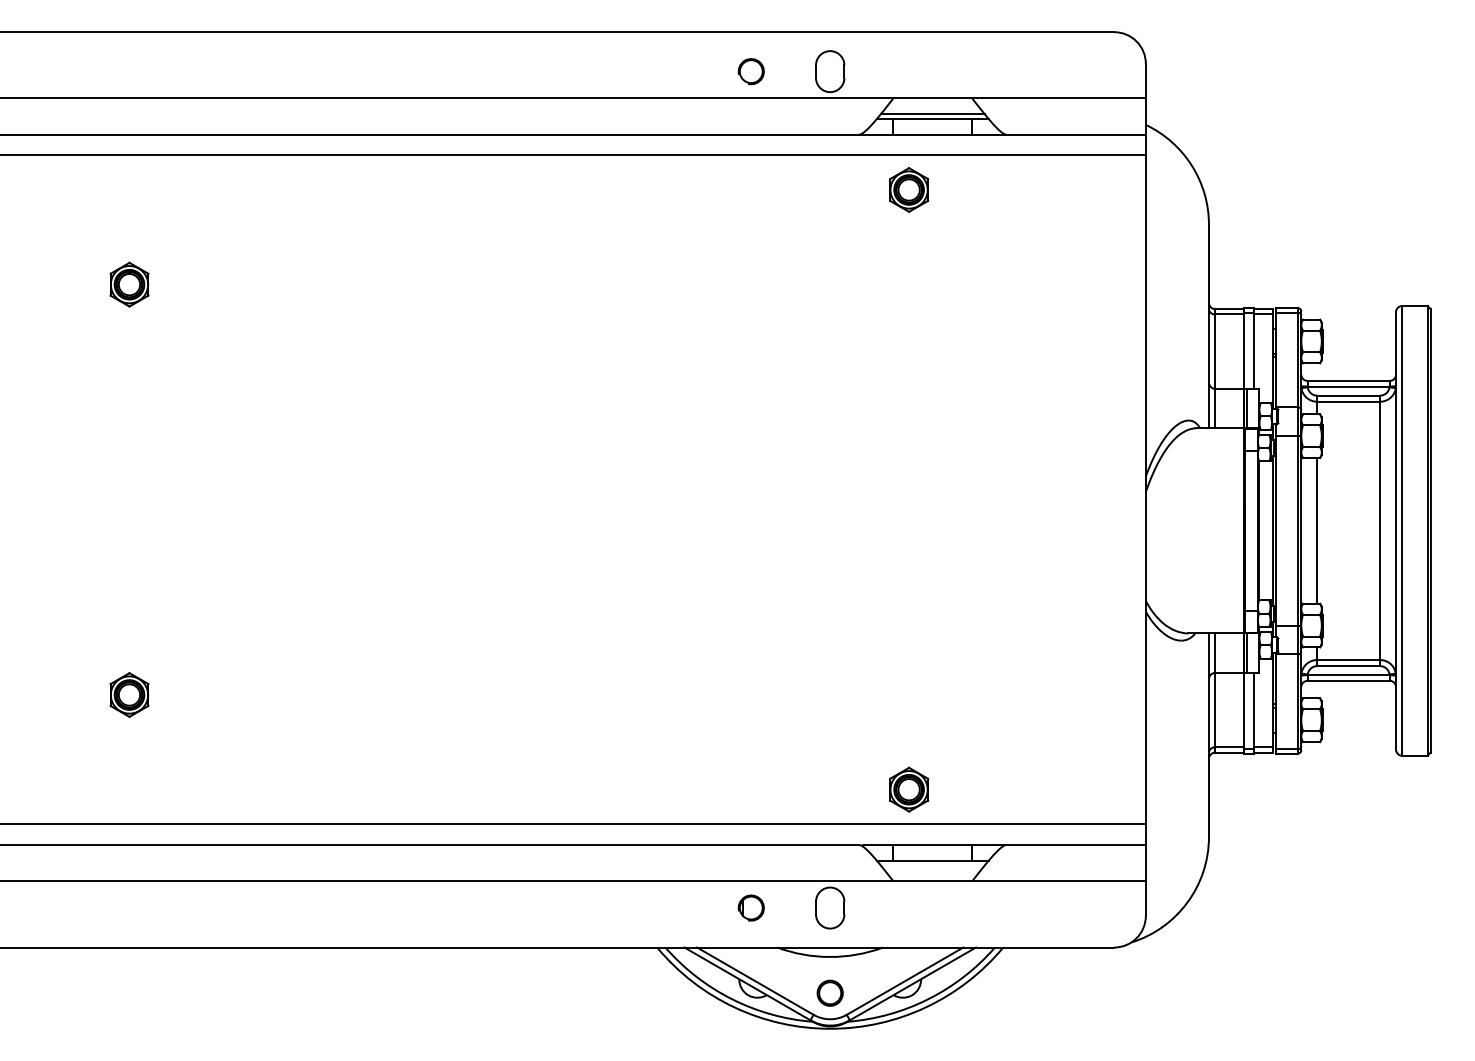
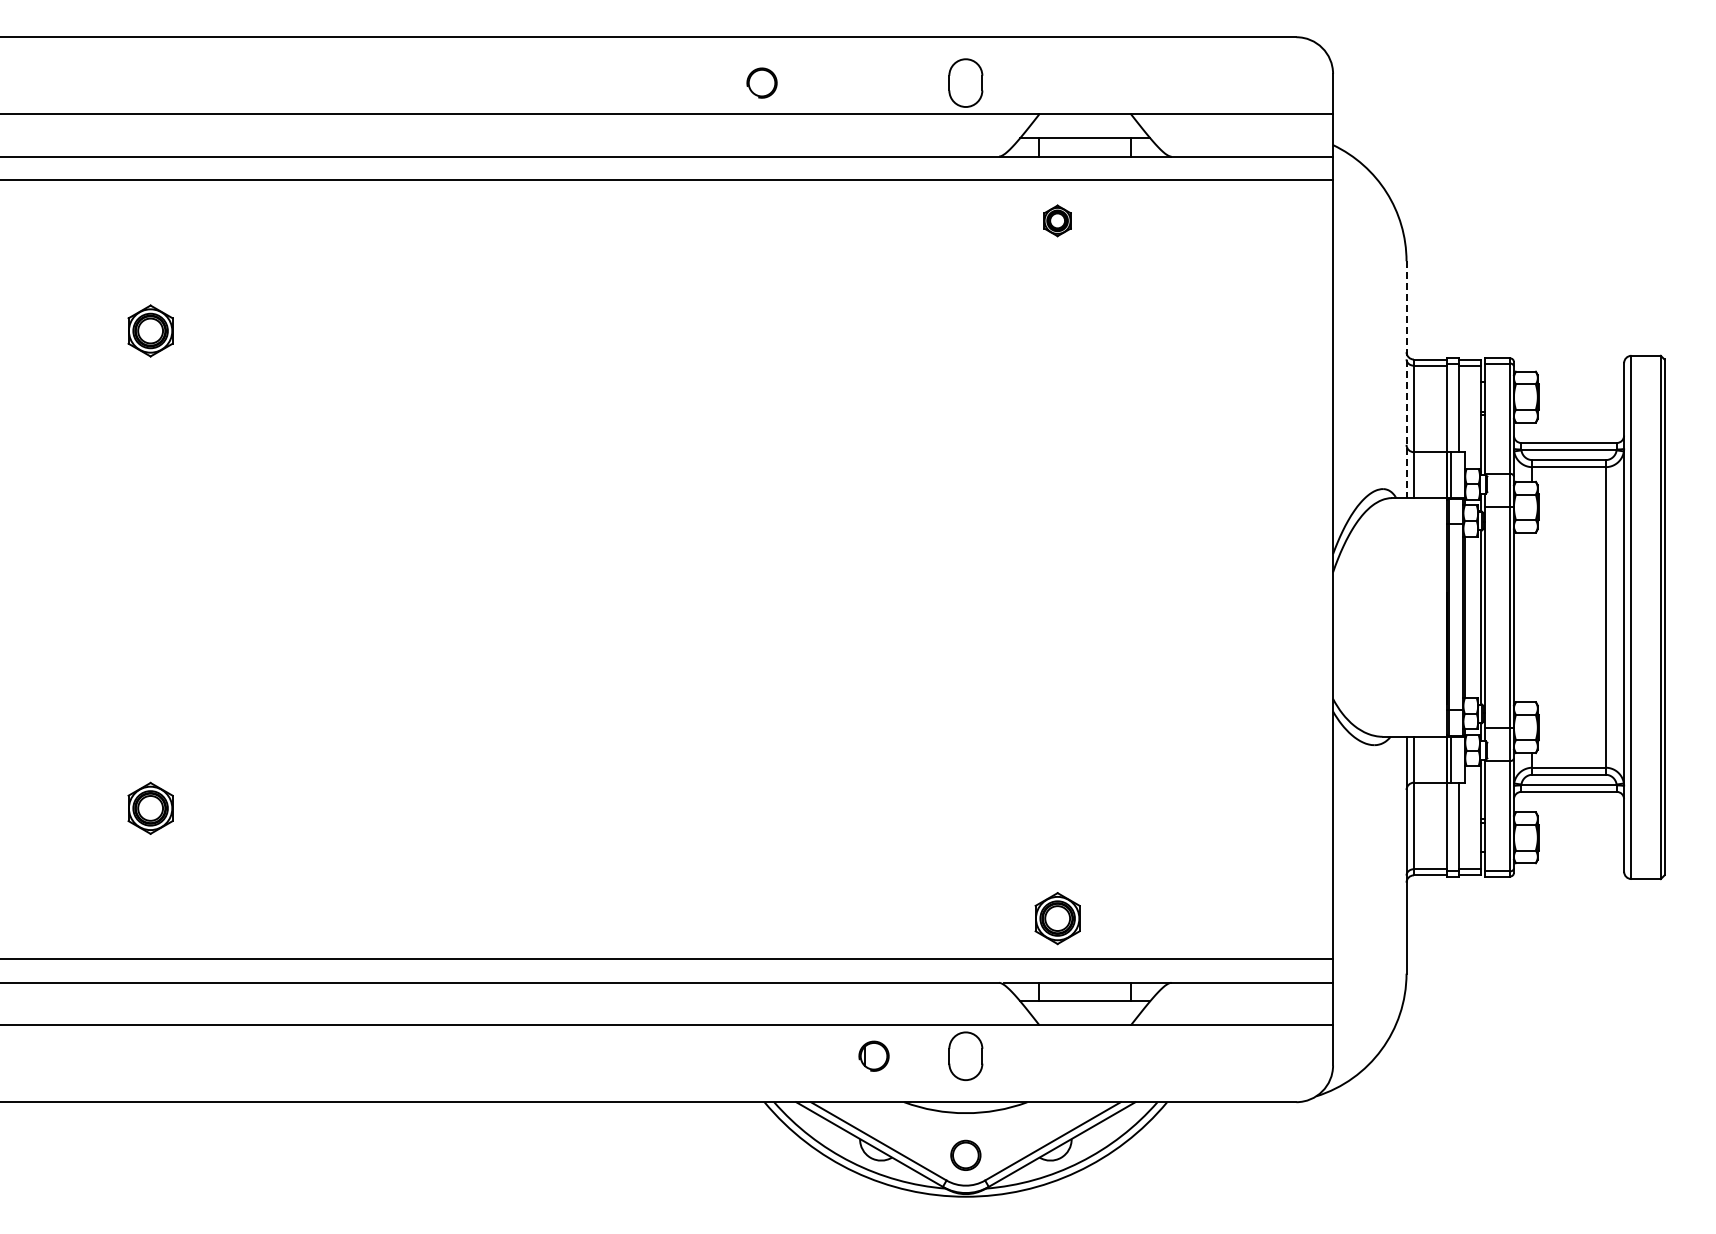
part: (750, 71) -> (761, 82), moved
line: (932, 114) -> (1084, 132), removed
part: (908, 189) -> (1057, 220), size x0.6
line: (1208, 327) -> (1406, 380), solid -> dashed
line: (1317, 530) -> (1532, 617), removed

